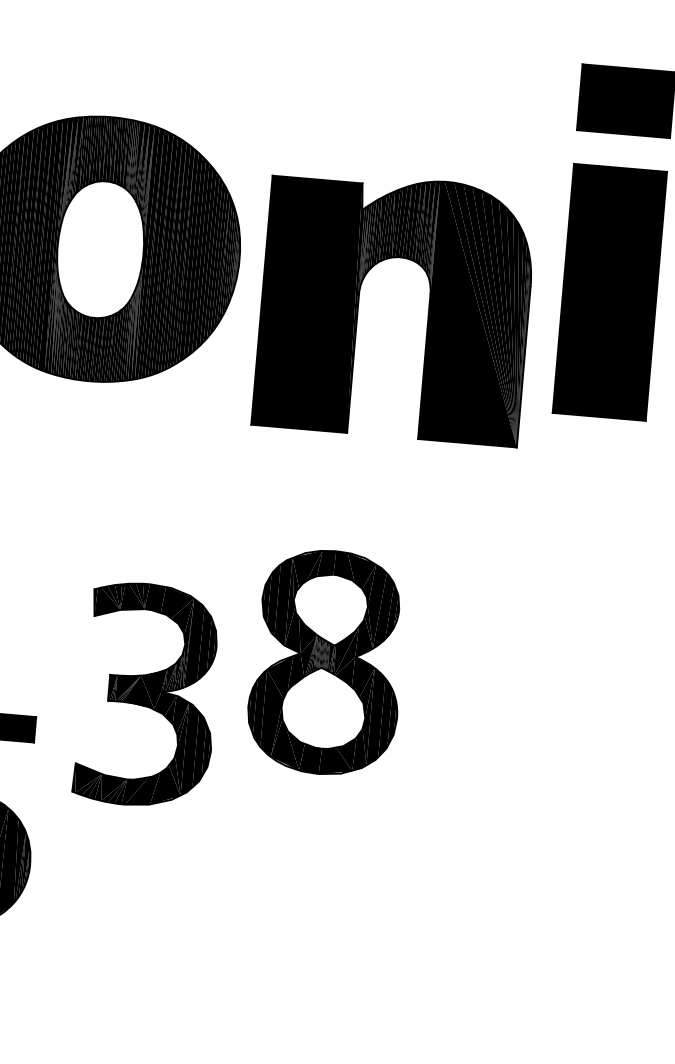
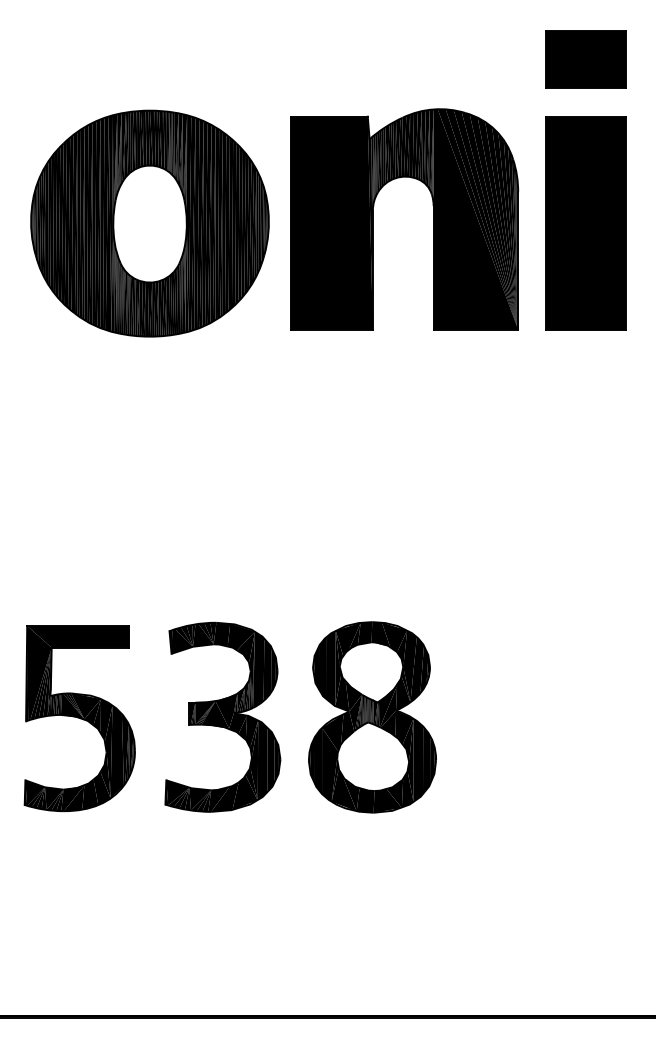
part: (428, 310) -> (433, 219), moved
part: (326, 662) -> (372, 717), moved
part: (147, 694) -> (222, 716), moved

